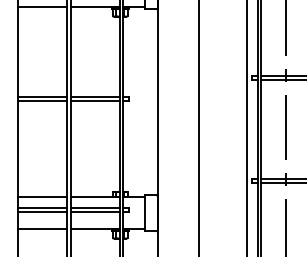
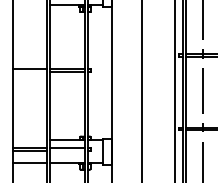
line: (42, 7) -> (30, 5), removed
line: (42, 100) -> (30, 71), removed
line: (42, 197) -> (30, 140), removed
line: (94, 211) -> (67, 150), removed

